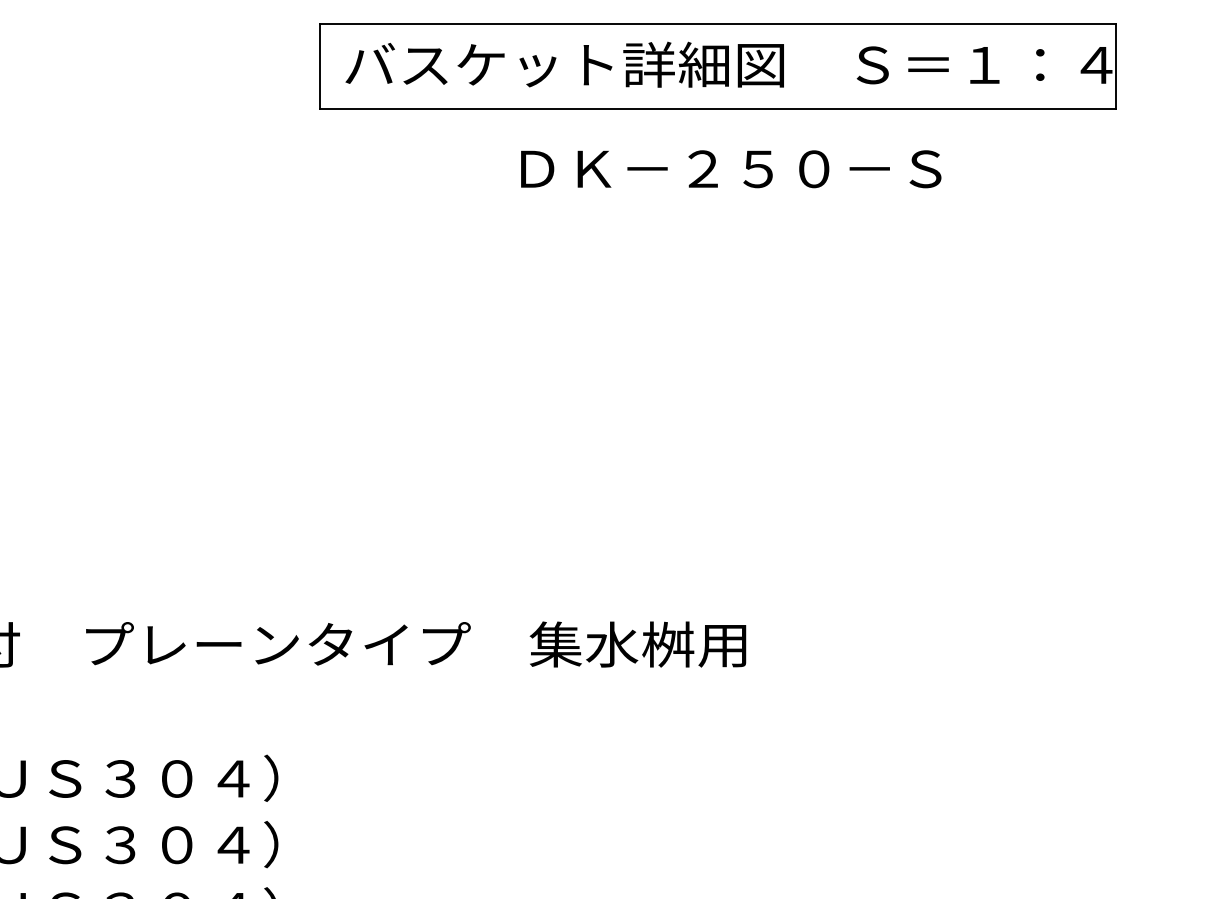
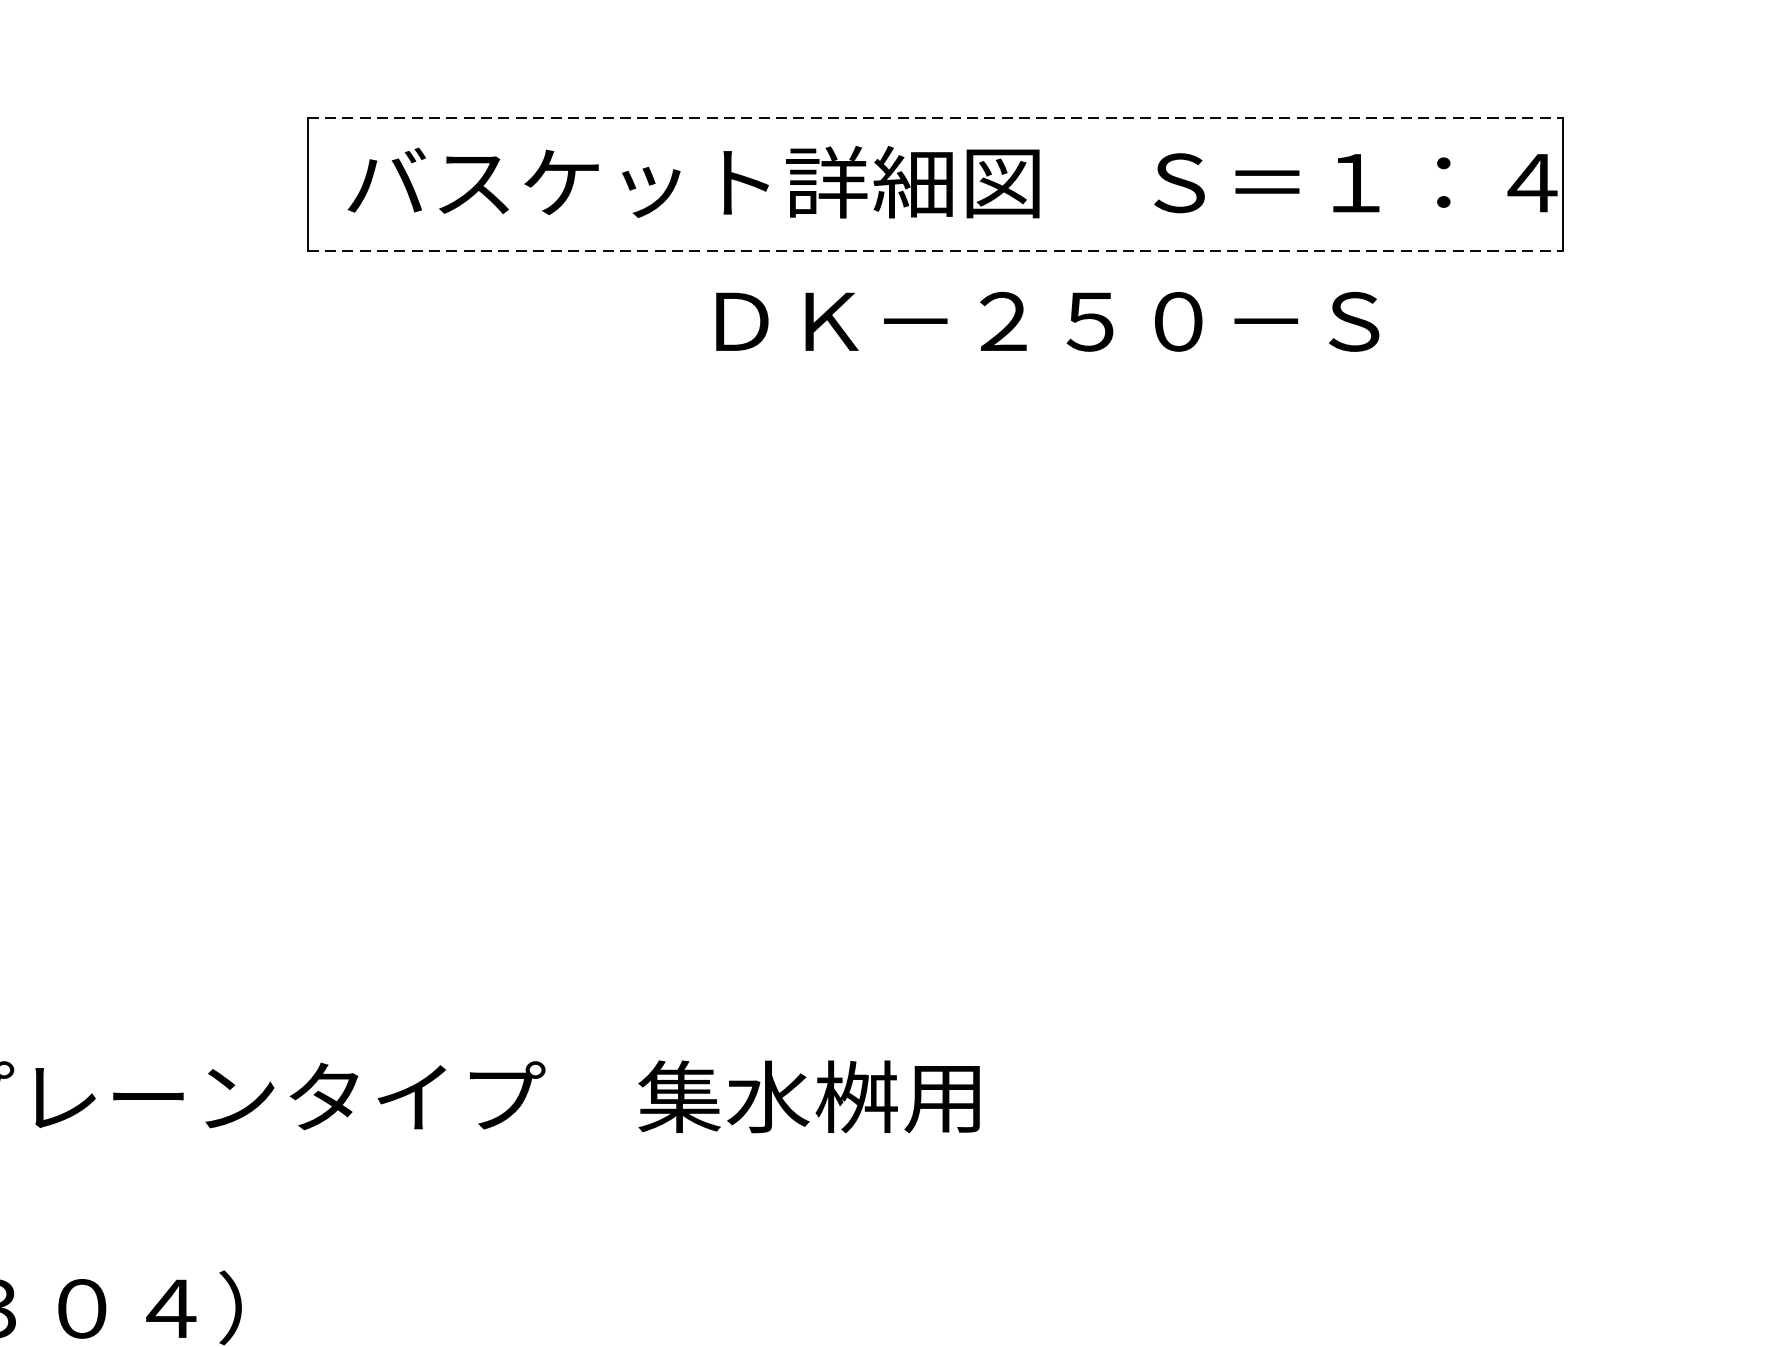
line: (718, 24) -> (936, 118), solid -> dashed
line: (718, 108) -> (936, 251), solid -> dashed
text: (731, 169) -> (1048, 322), moved

